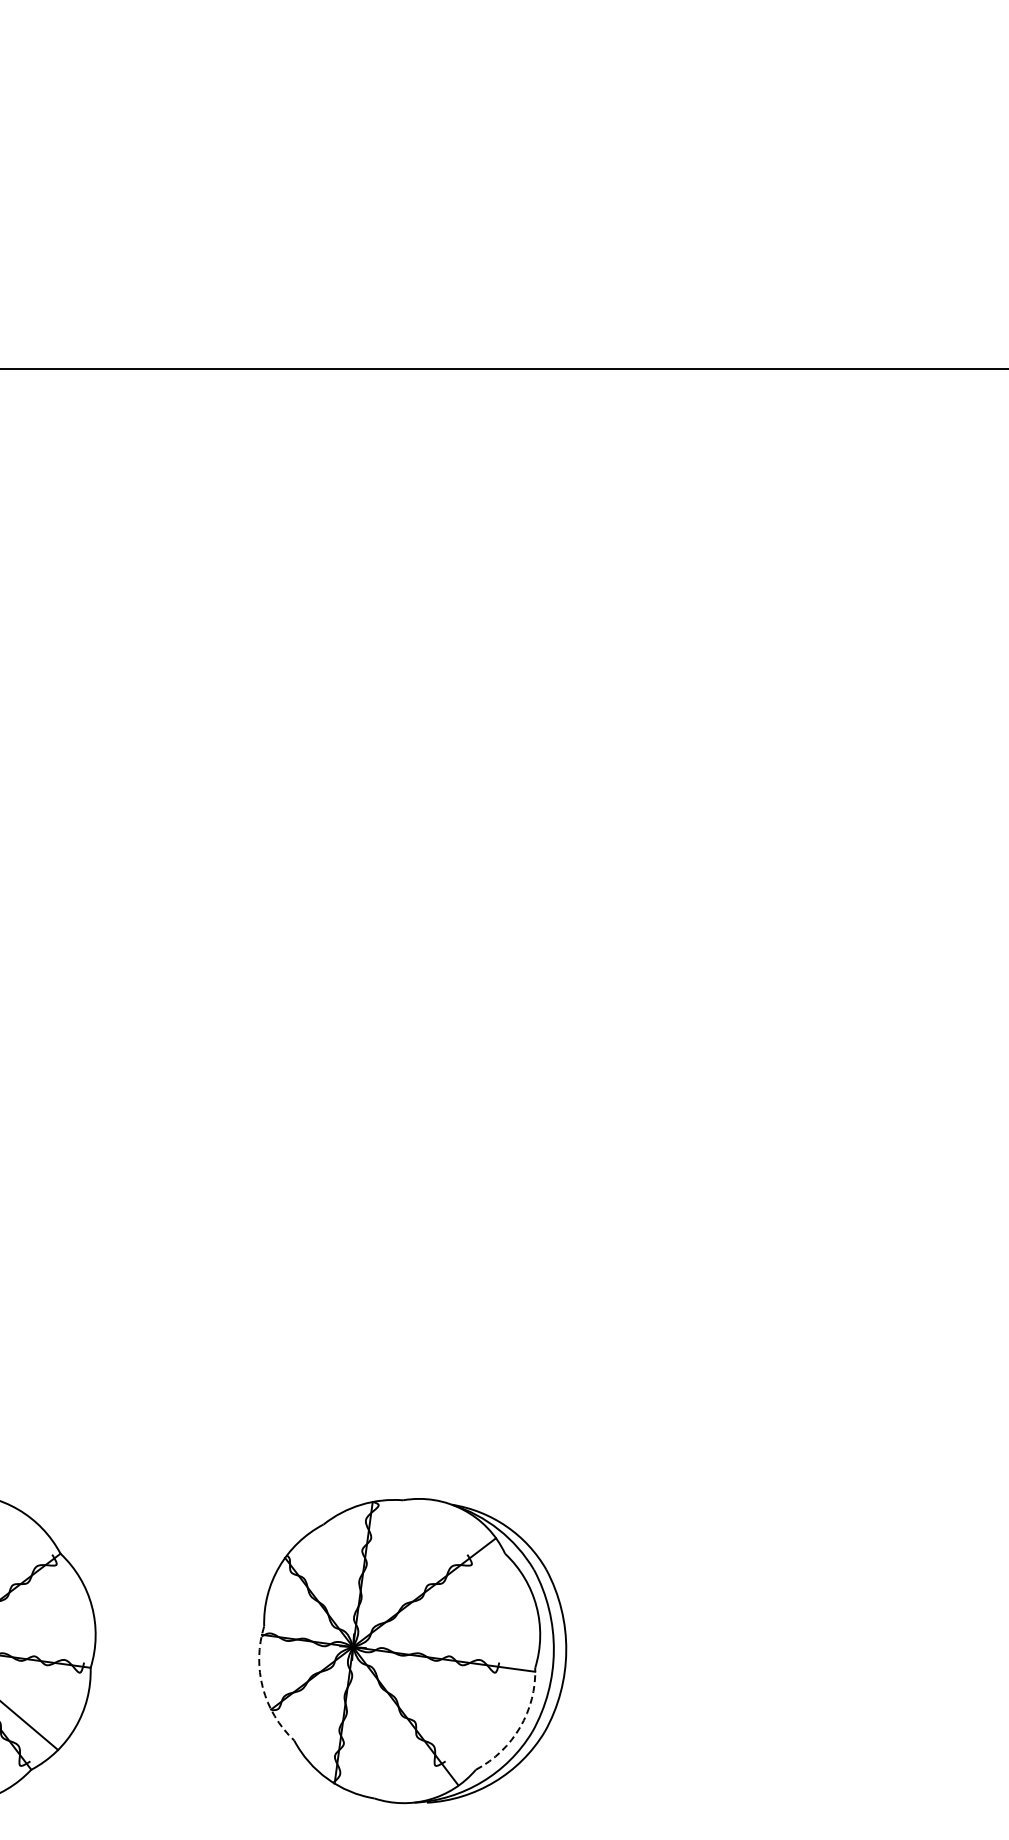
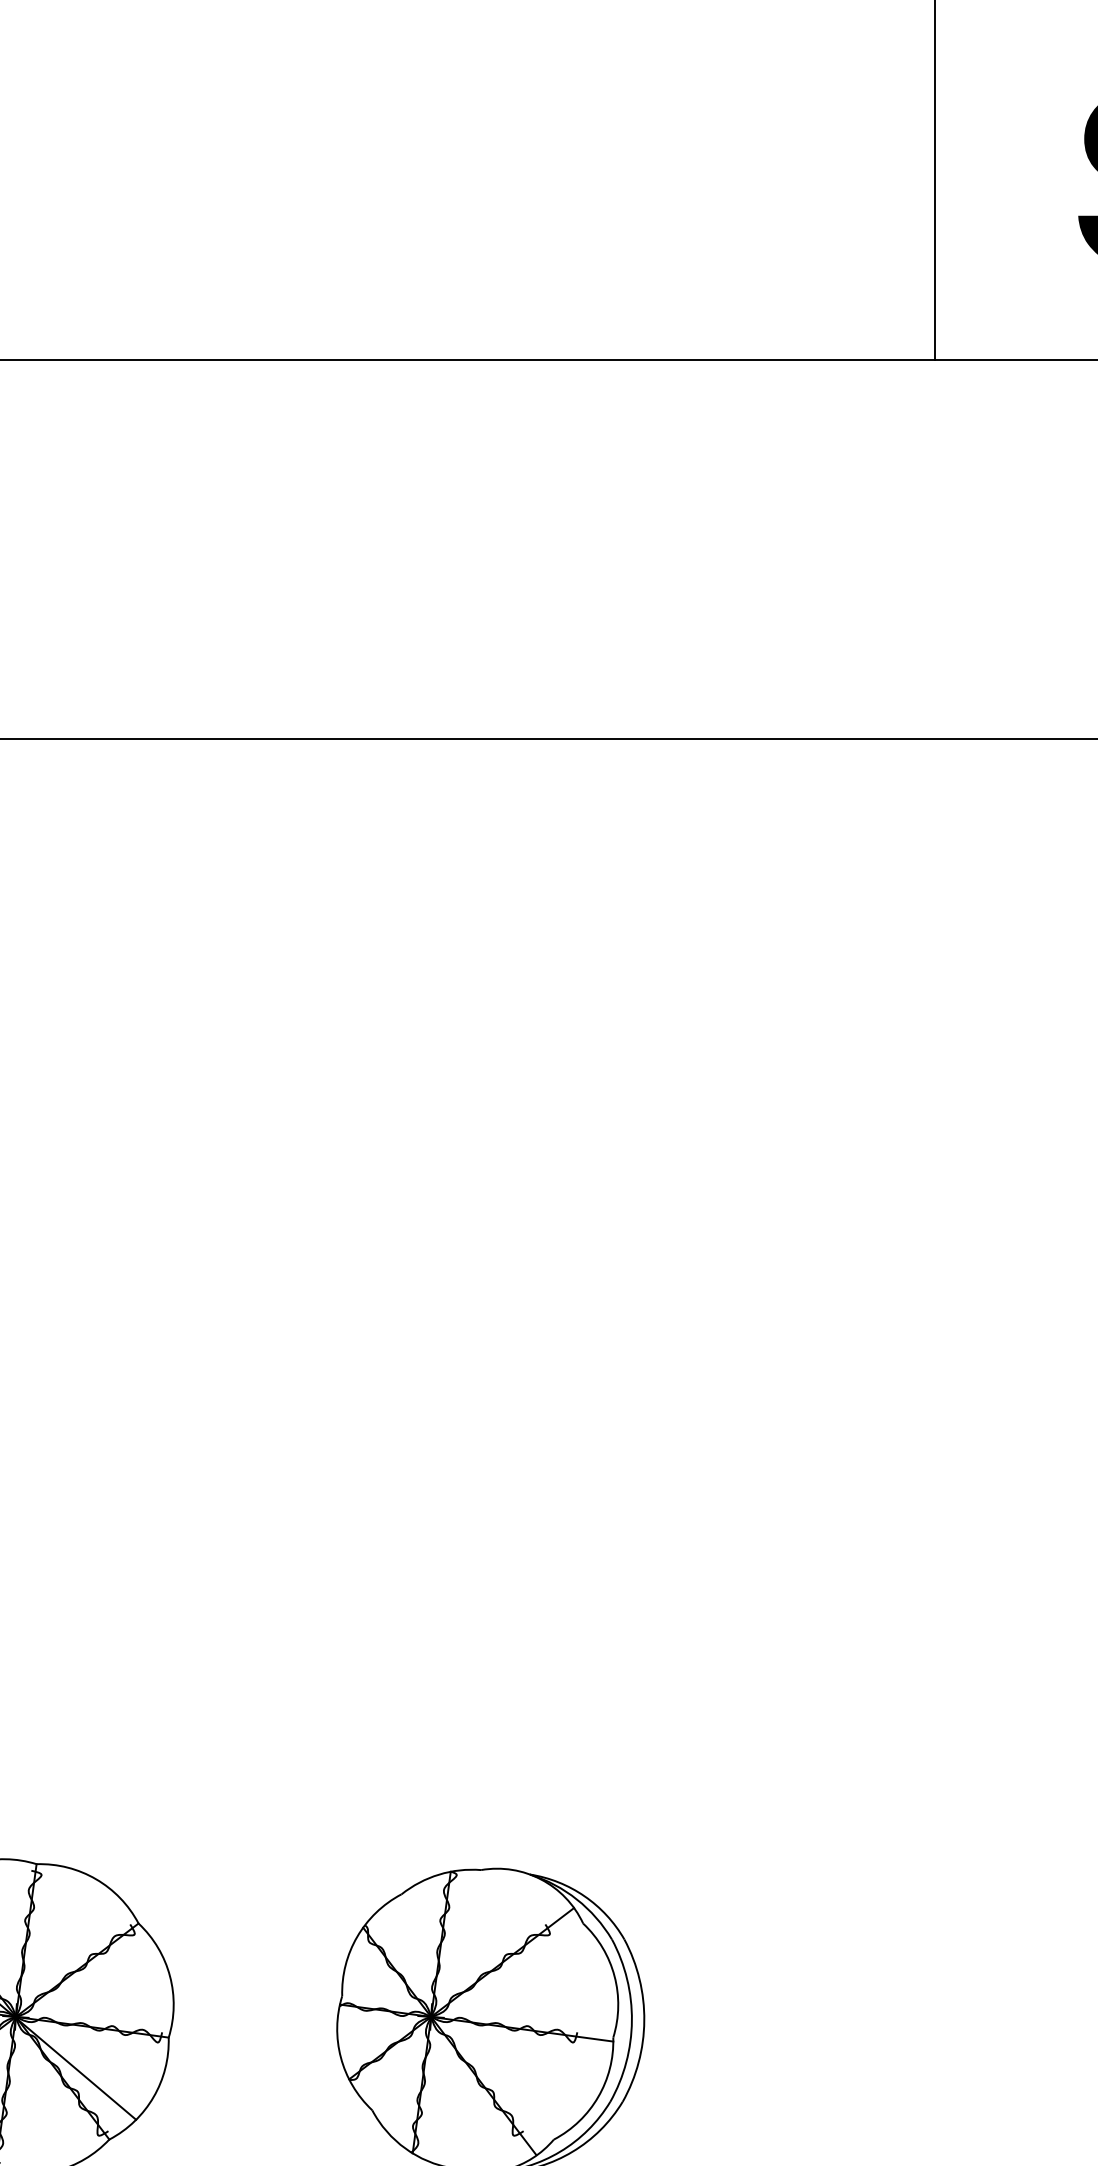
arc: (262, 1687) -> (340, 2057), dashed -> solid
arc: (520, 1727) -> (598, 2097), dashed -> solid

